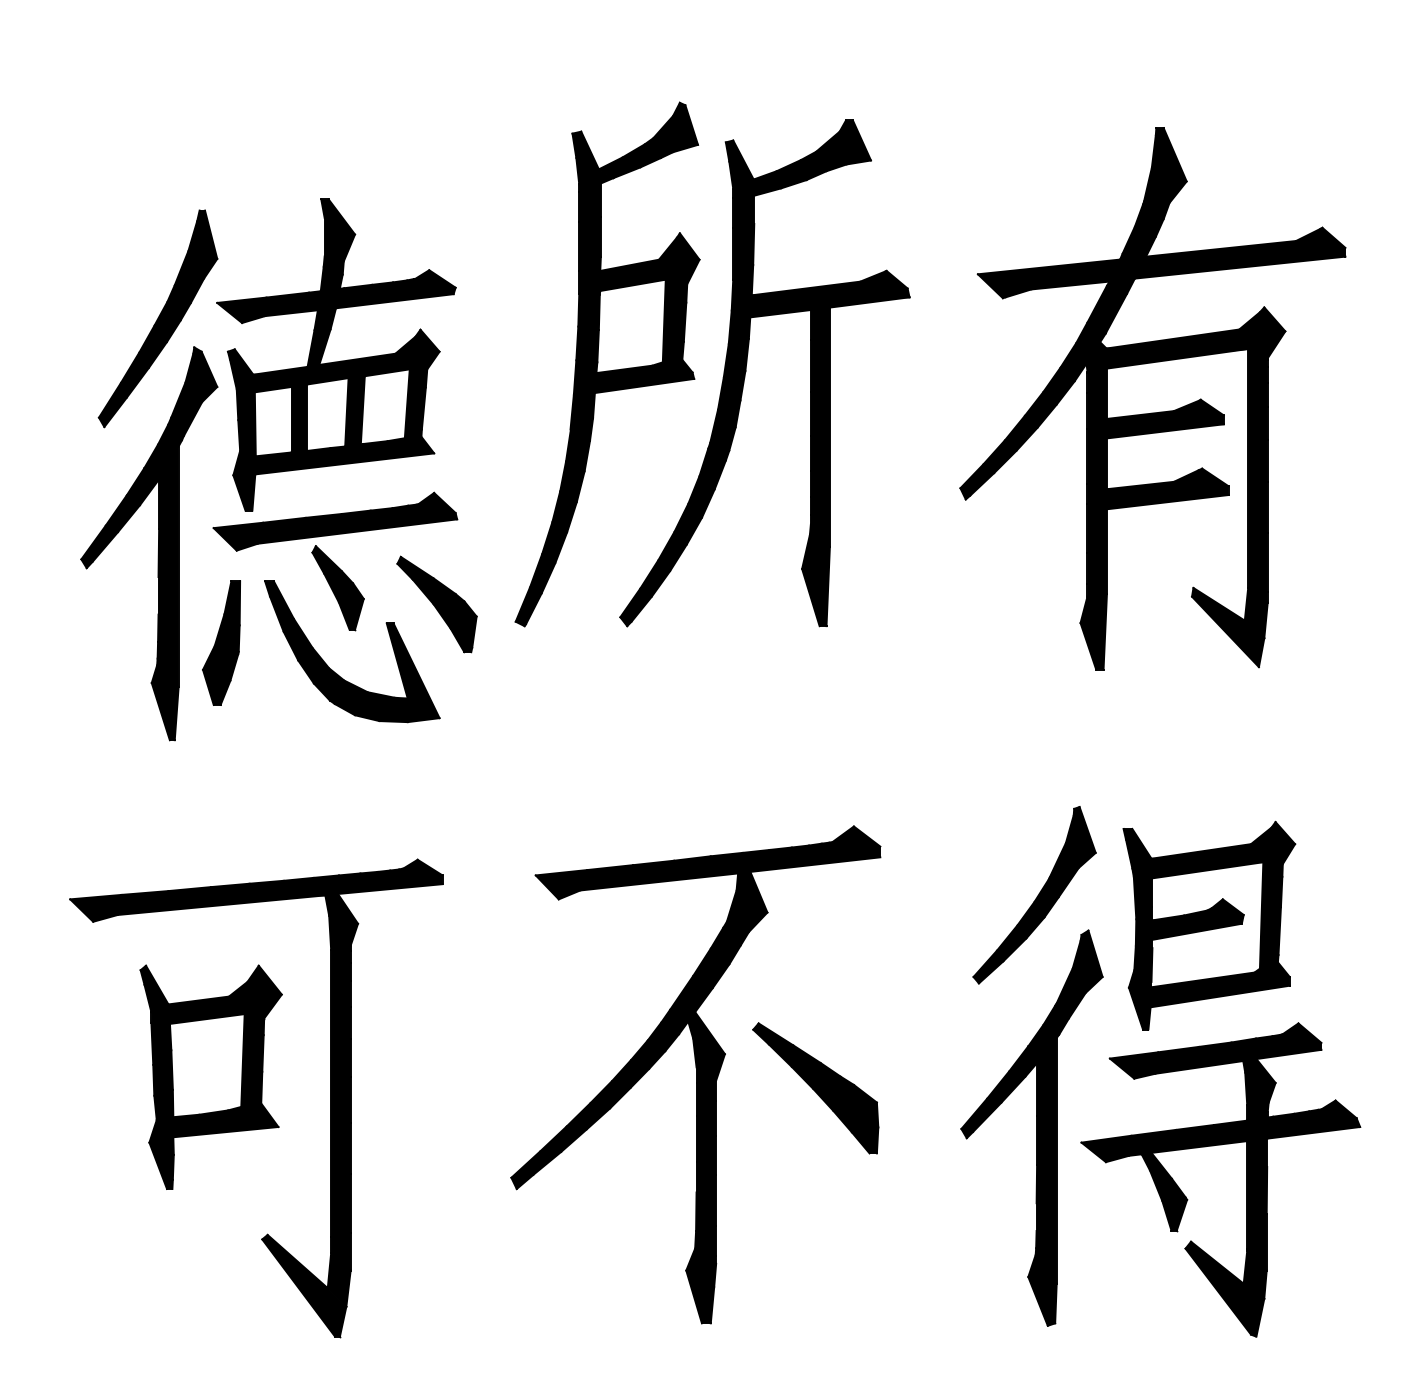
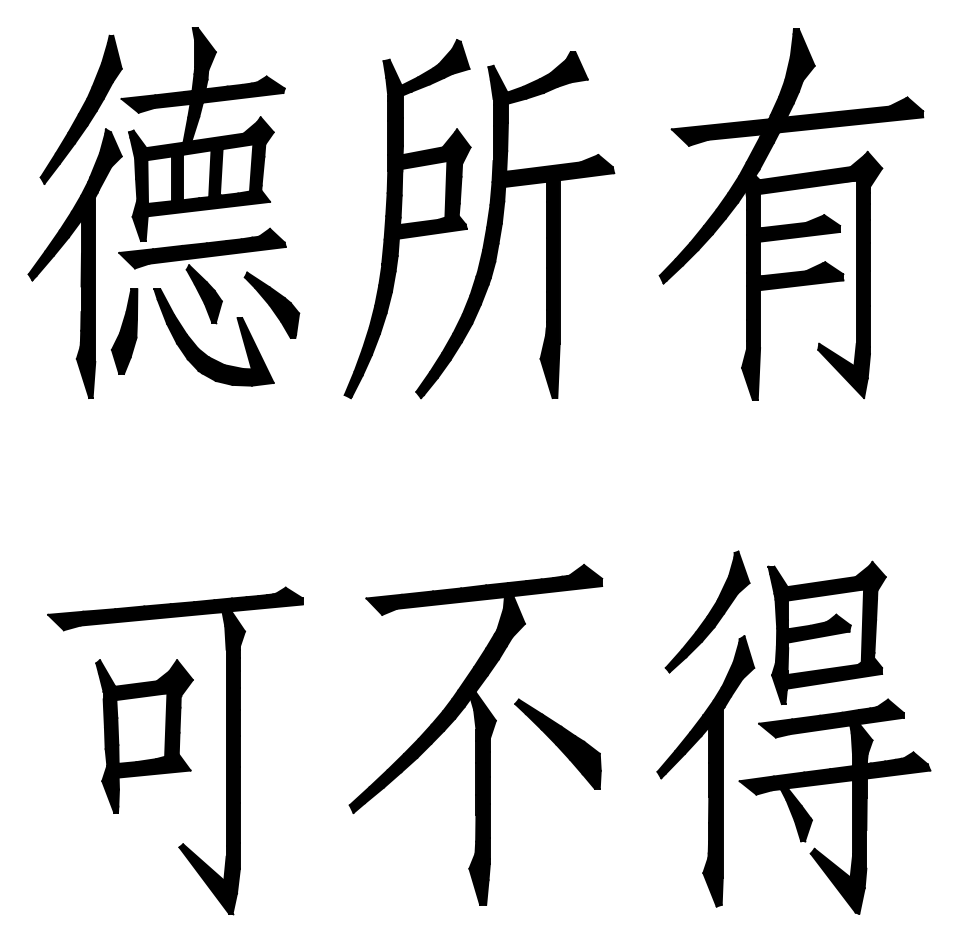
part: (724, 365) -> (487, 219), moved
part: (1152, 411) -> (791, 223), moved
part: (278, 468) -> (163, 212), moved

